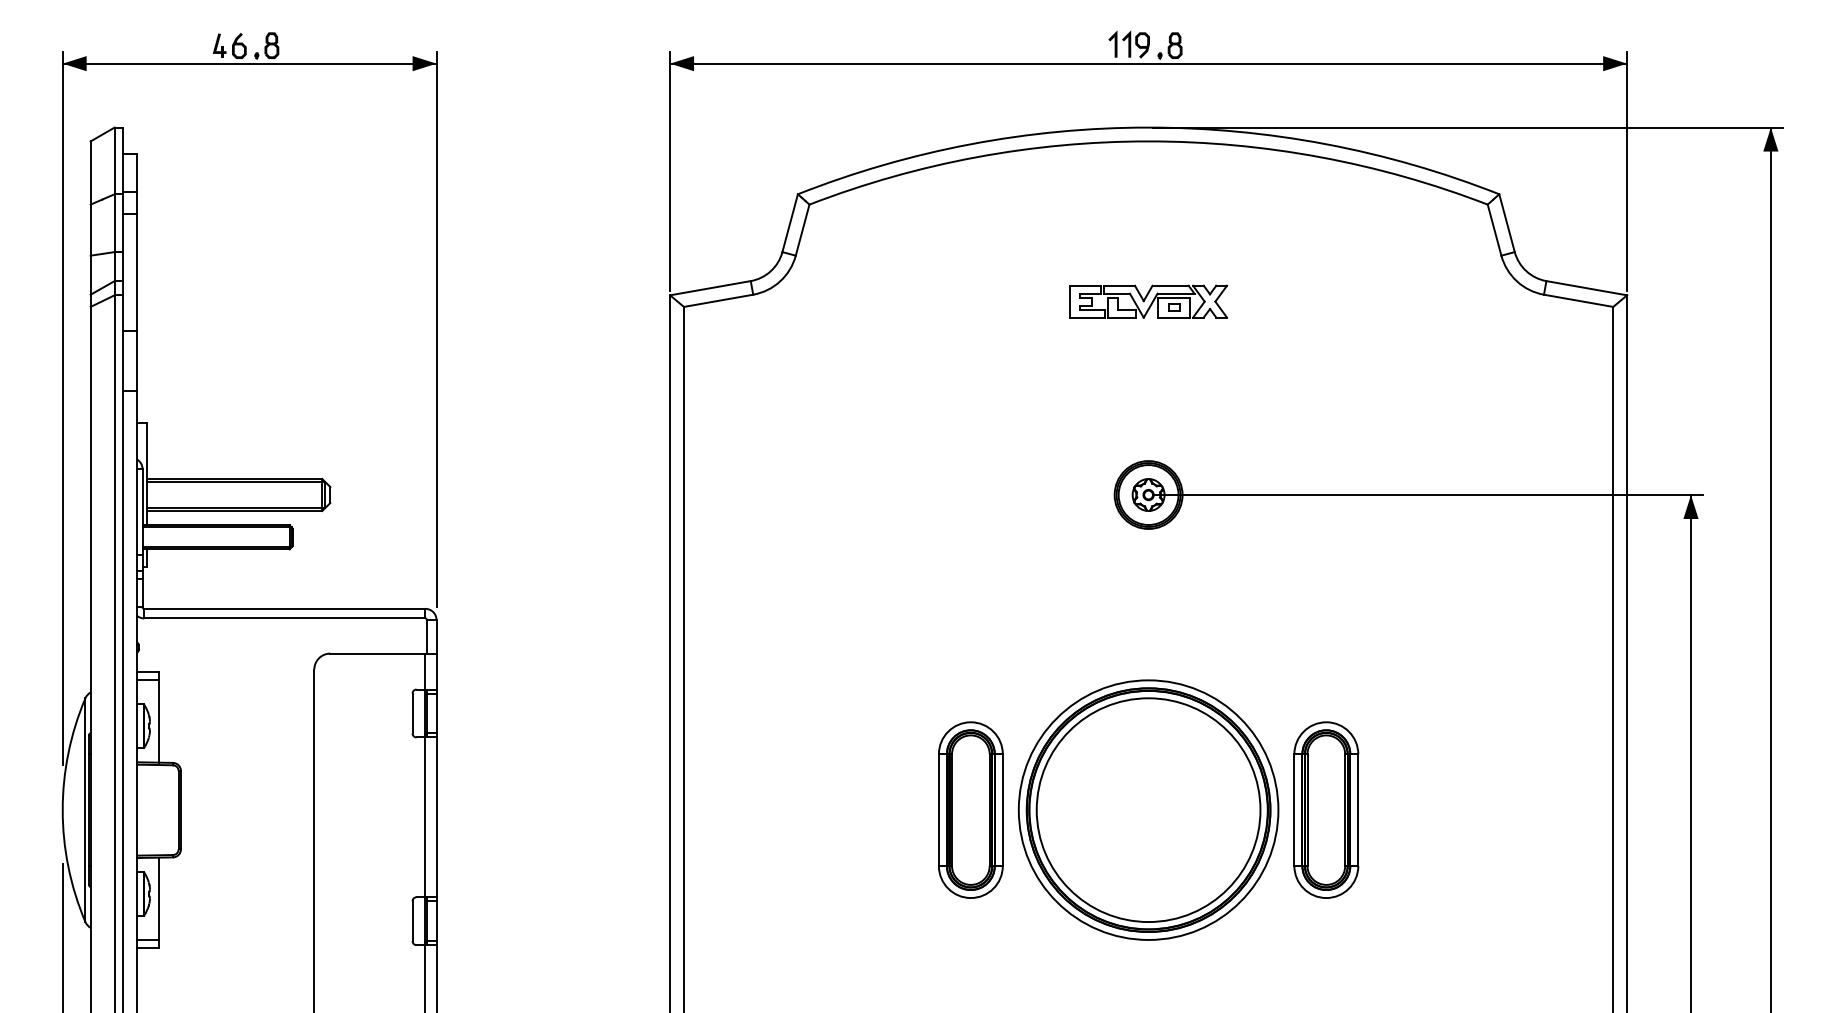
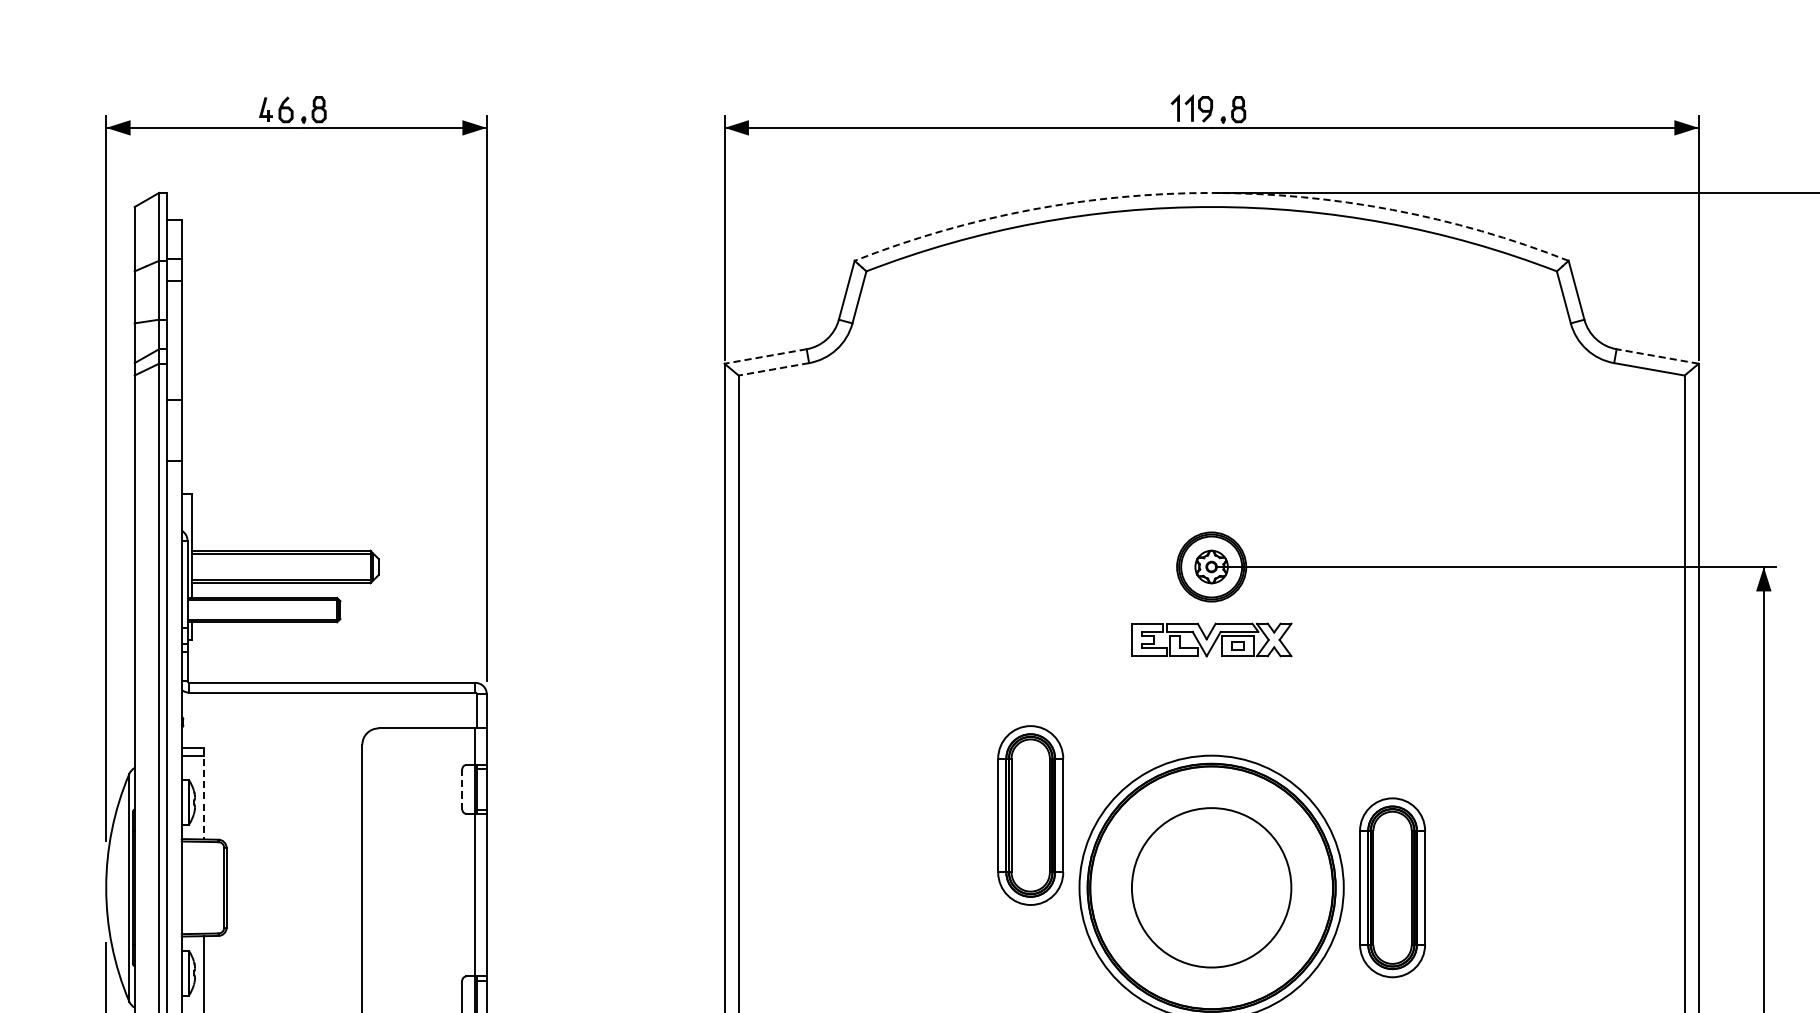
arc: (1148, 127) -> (1211, 192), solid -> dashed
line: (710, 288) -> (765, 356), solid -> dashed
line: (1586, 288) -> (1657, 356), solid -> dashed
line: (718, 300) -> (773, 368), solid -> dashed
part: (1148, 301) -> (1211, 639), moved
line: (412, 713) -> (462, 789), solid -> dashed
line: (158, 718) -> (203, 794), solid -> dashed
part: (970, 809) -> (1030, 814), moved
circle: (1148, 810) -> (1211, 888), size x0.7

